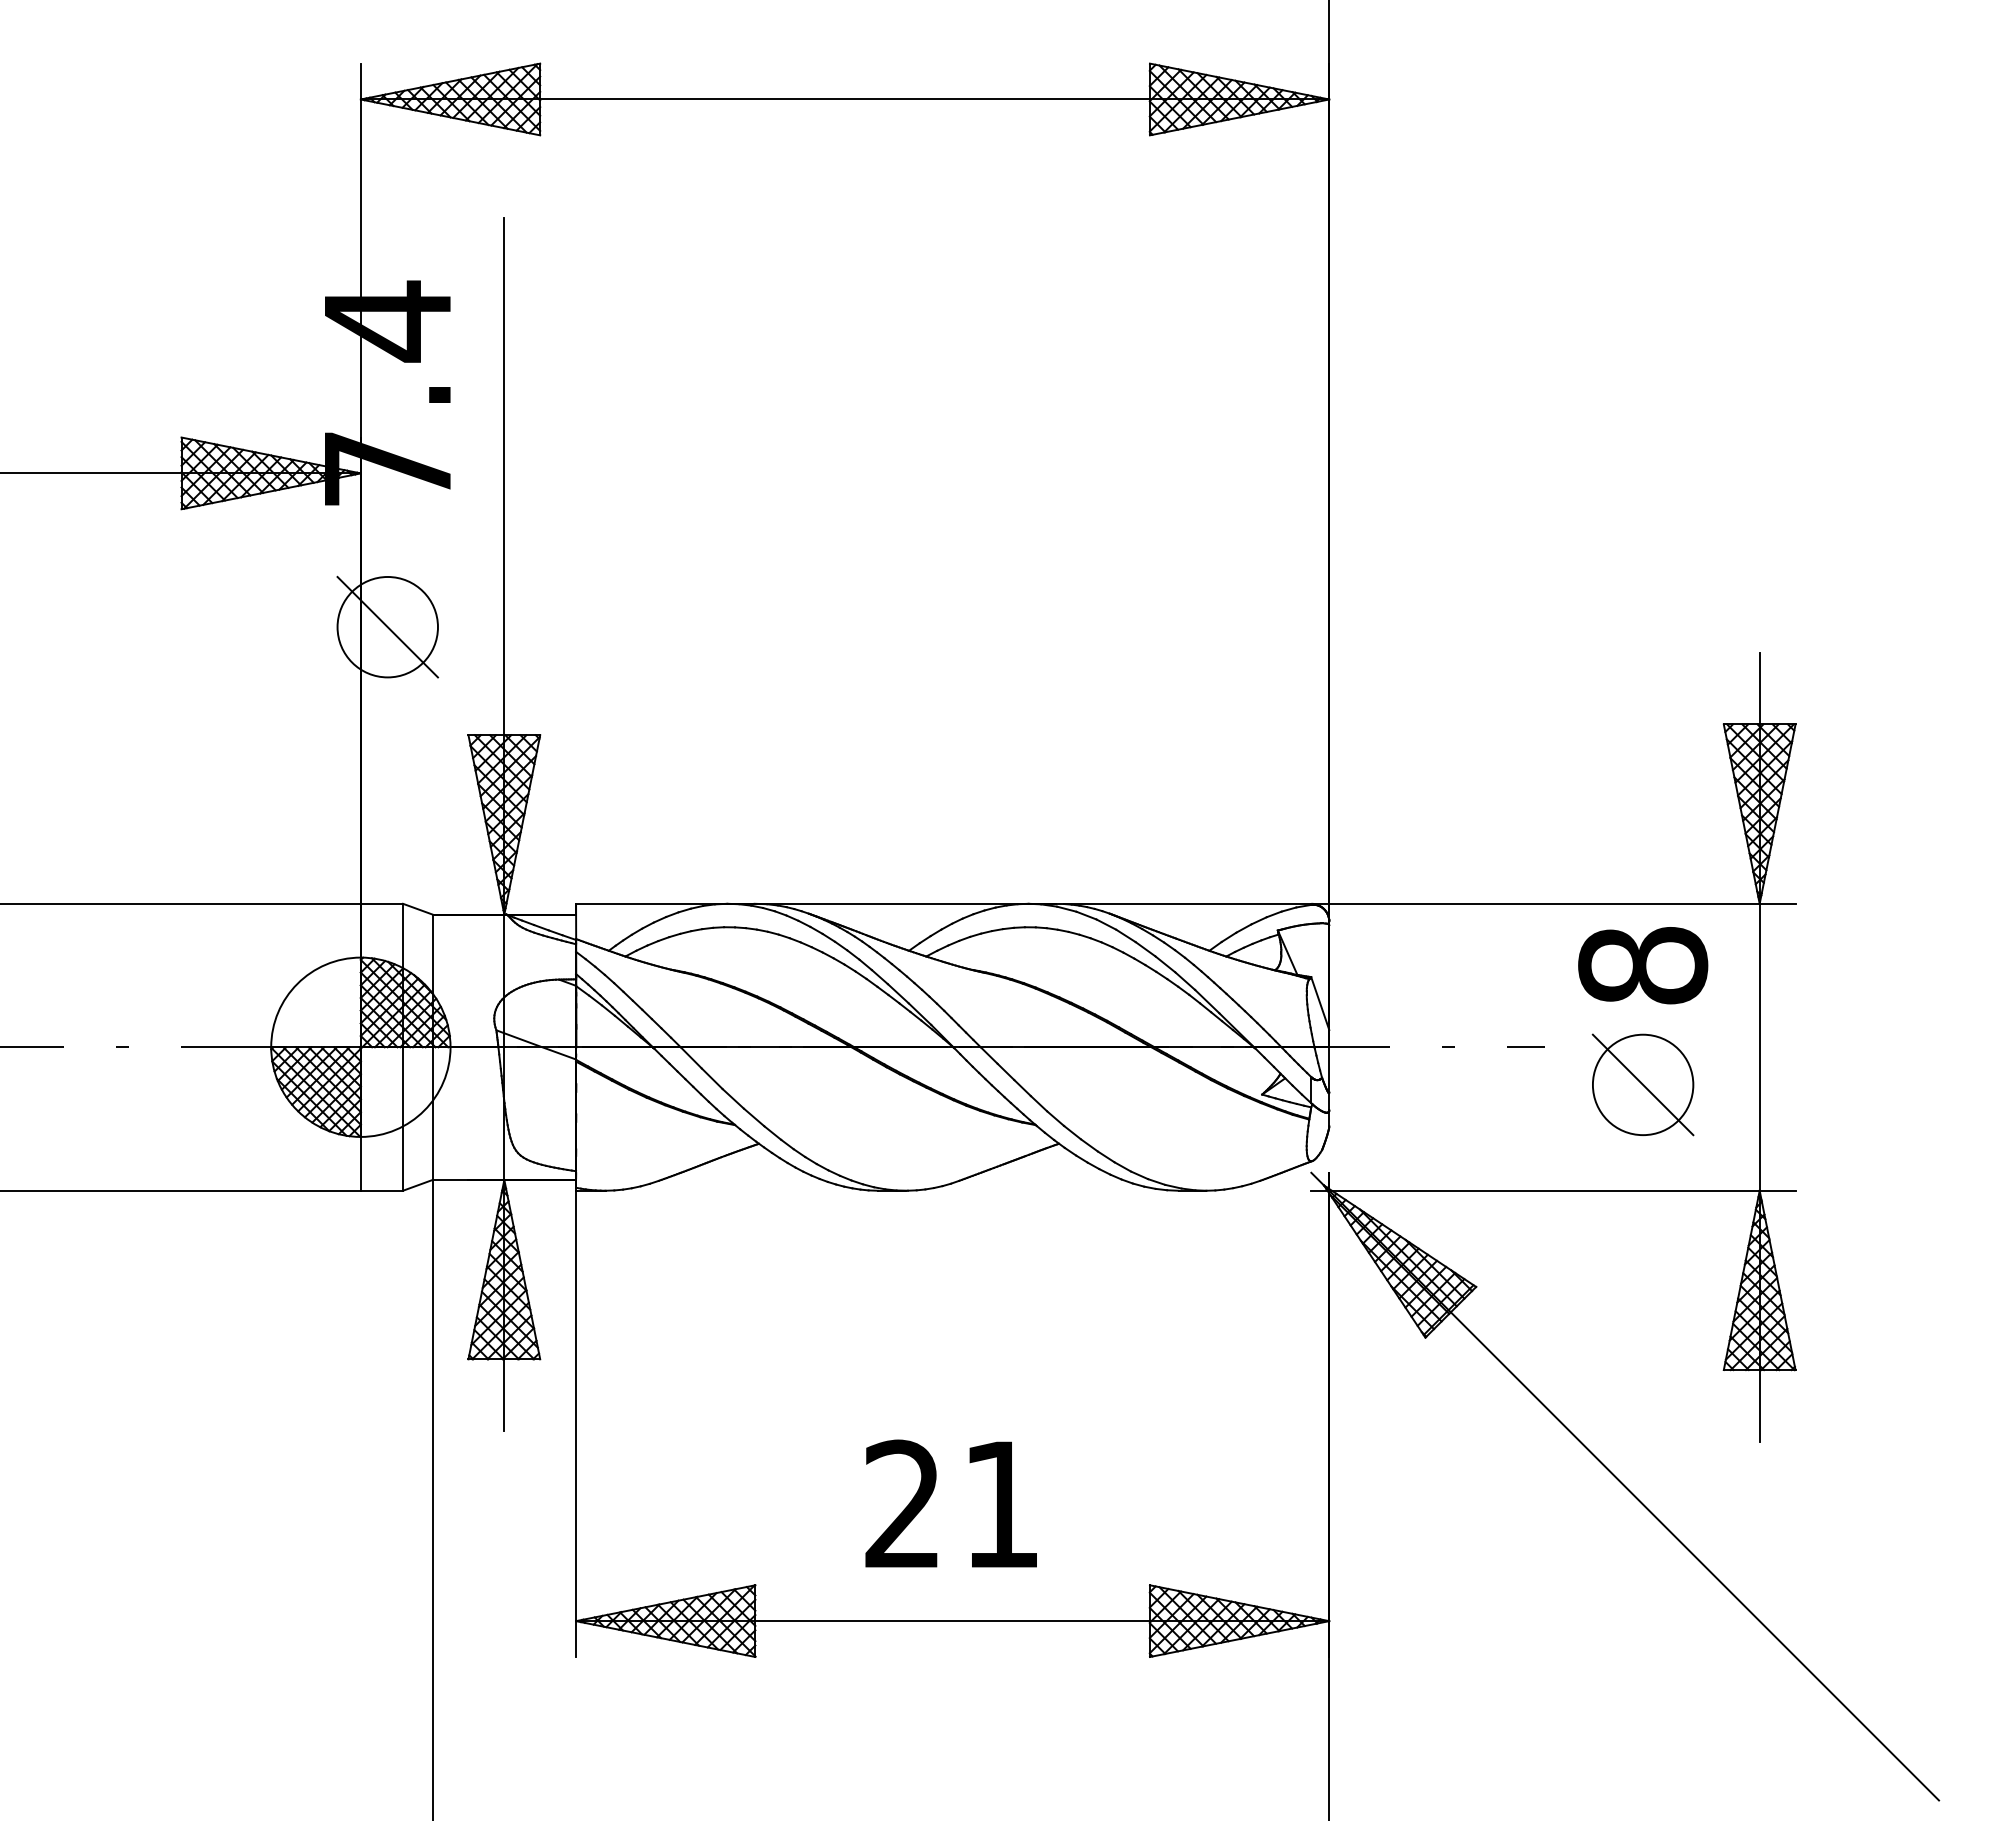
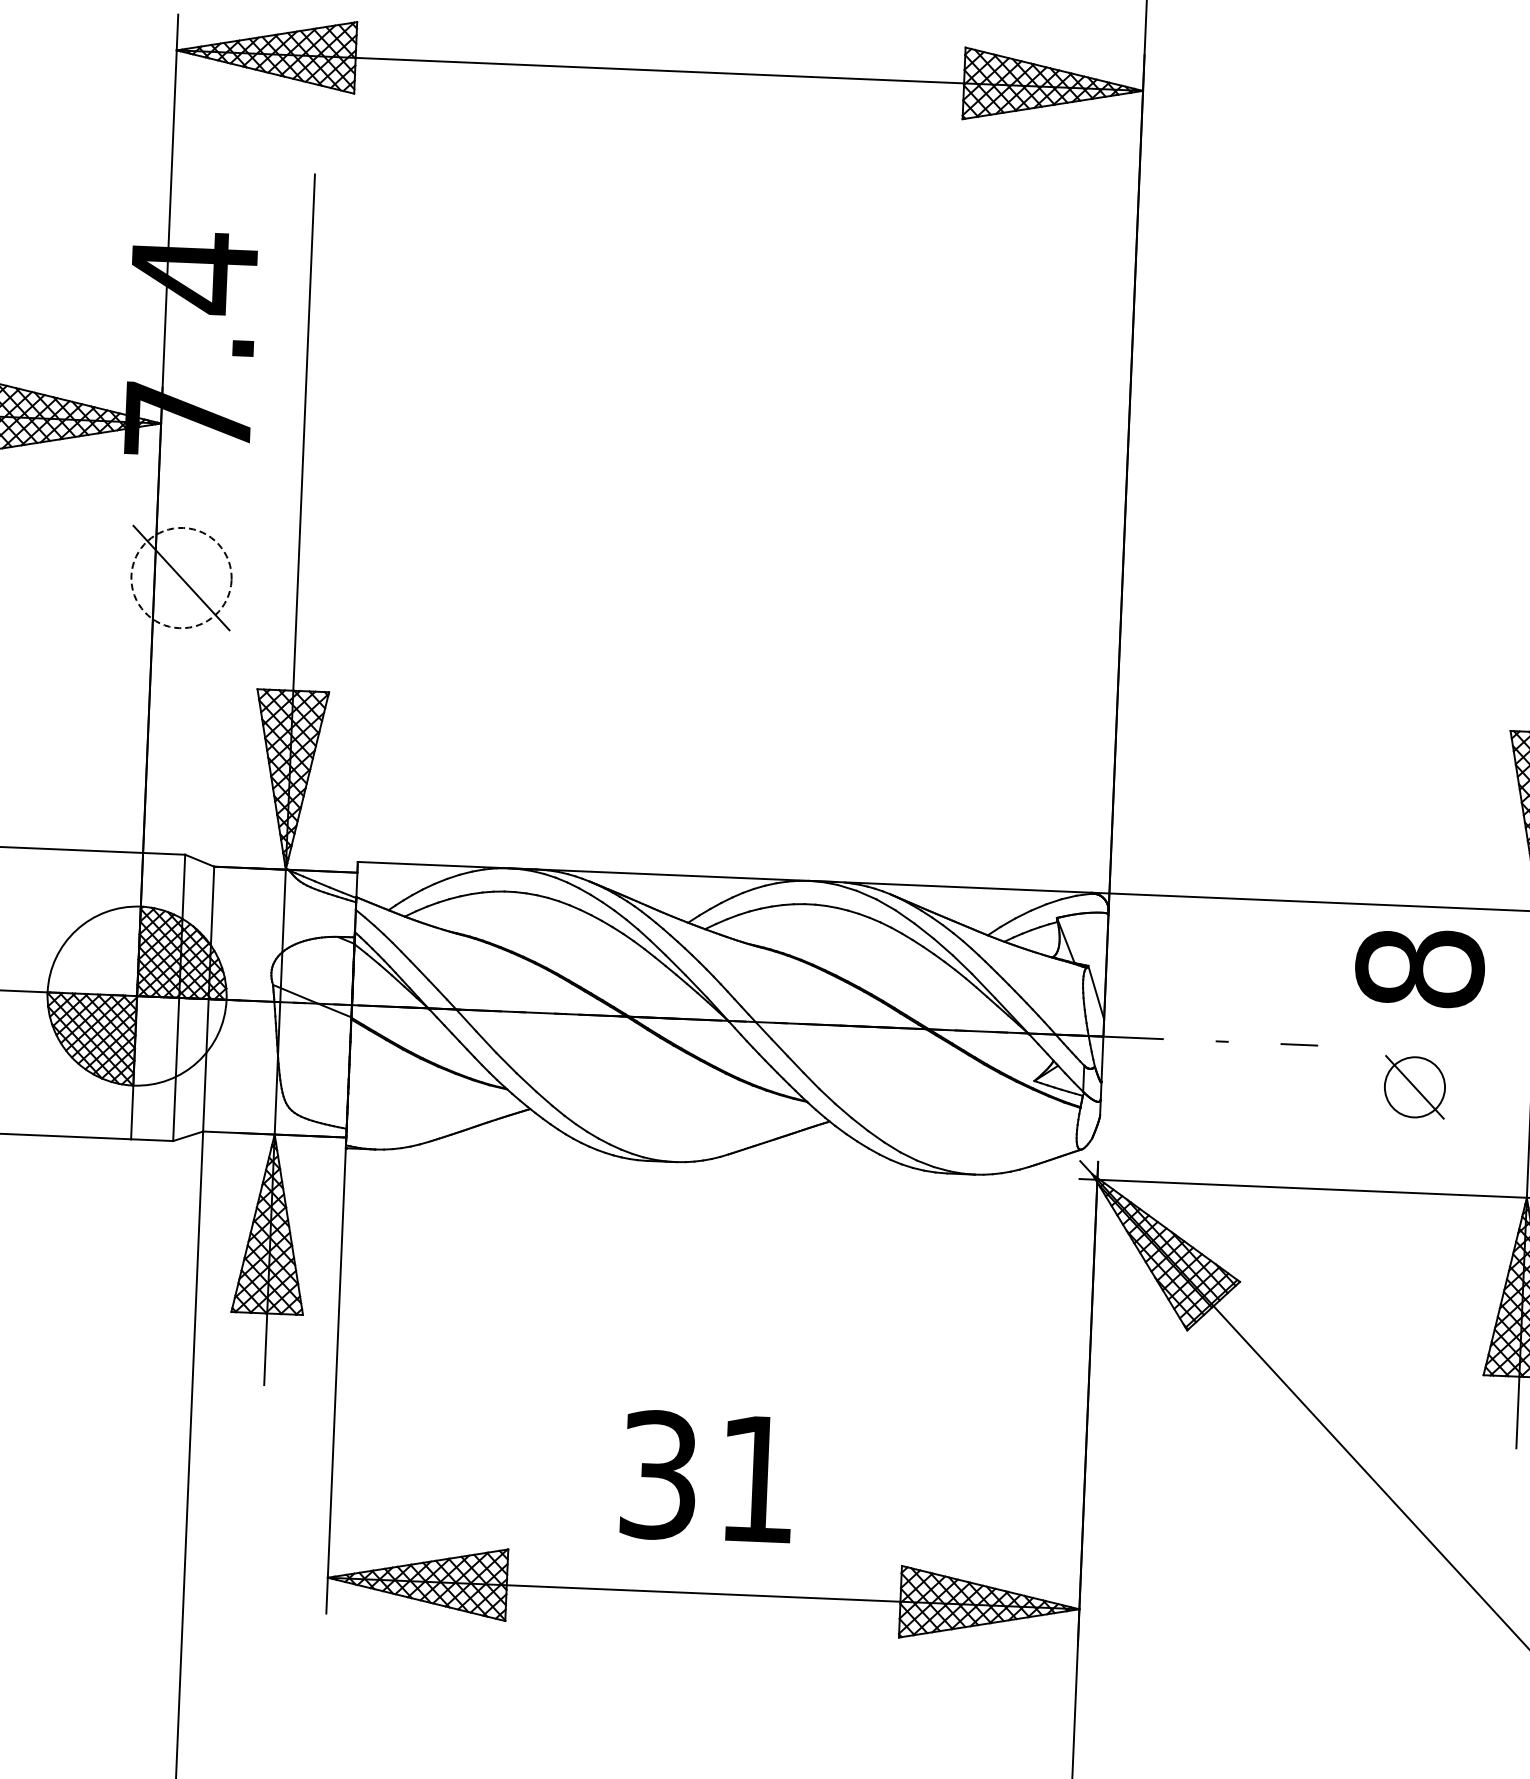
circle: (387, 626) -> (181, 577), solid -> dashed
part: (1642, 1084) -> (1414, 1086), size x0.6
text: (902, 1504) -> (658, 1475), 21 -> 31

